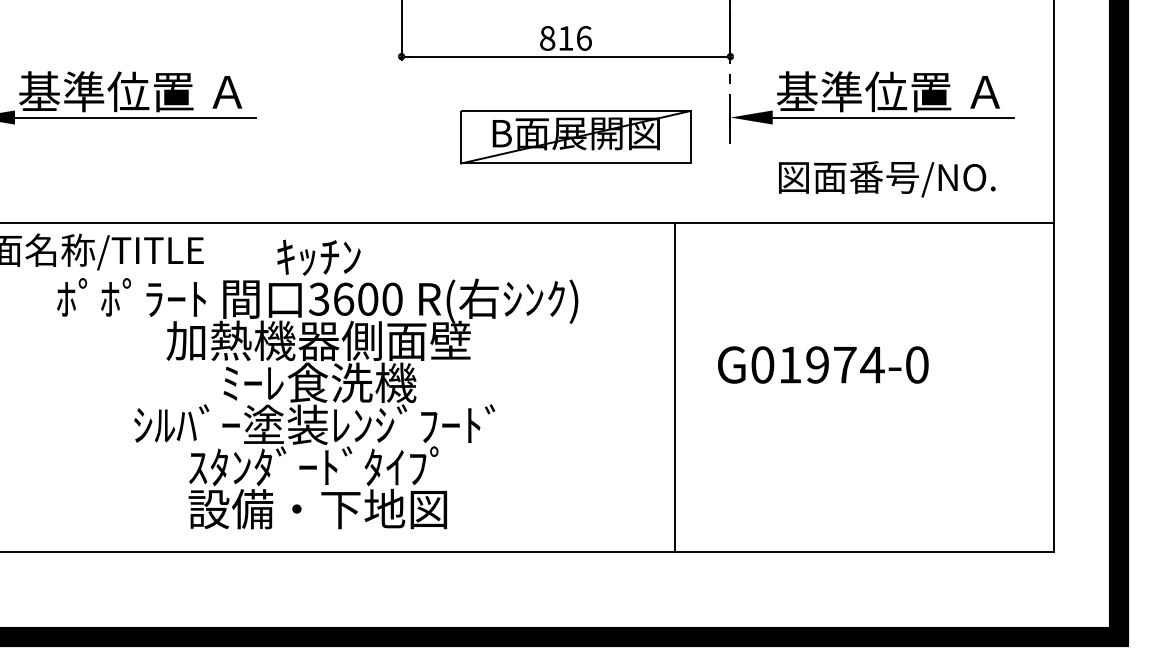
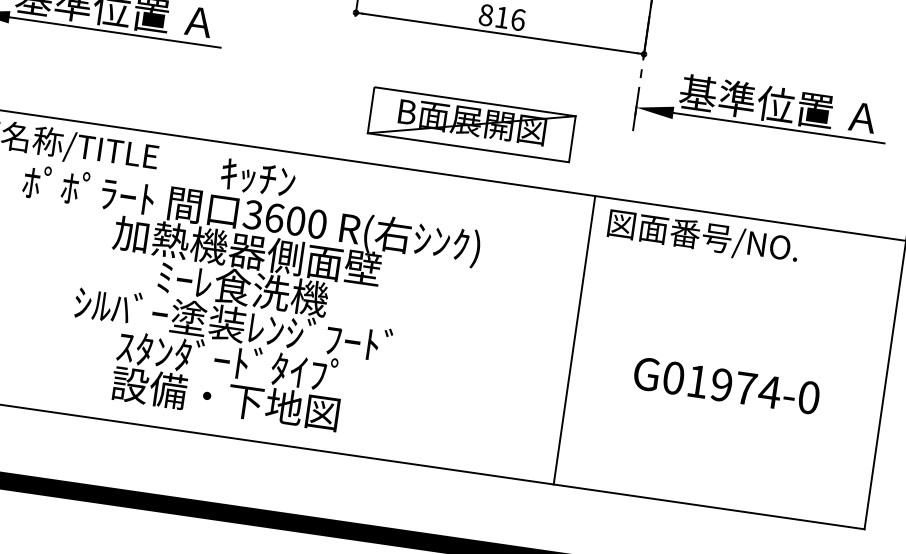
part: (575, 137) -> (471, 124), moved
text: (887, 179) -> (703, 238), moved
text: (823, 364) -> (726, 385), moved
line: (674, 387) -> (574, 340), moved

